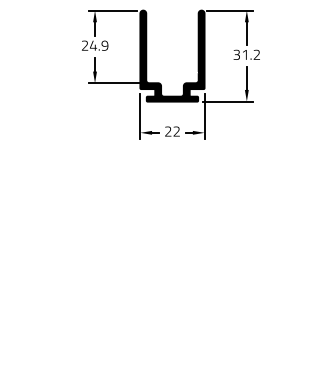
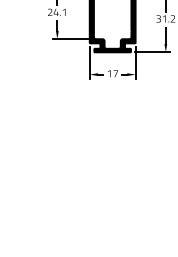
text: (104, 45) -> (64, 12), 24.9 -> 24.1
text: (172, 131) -> (112, 73), 22 -> 17

